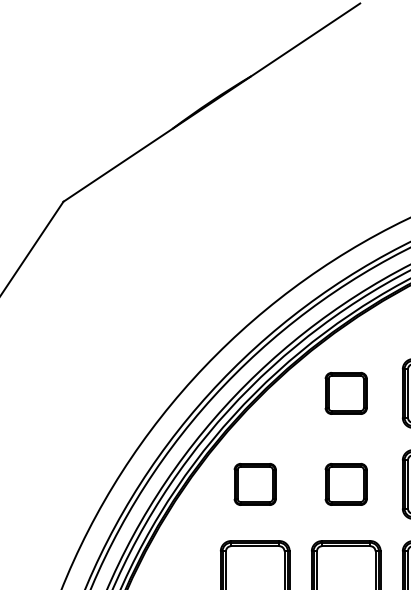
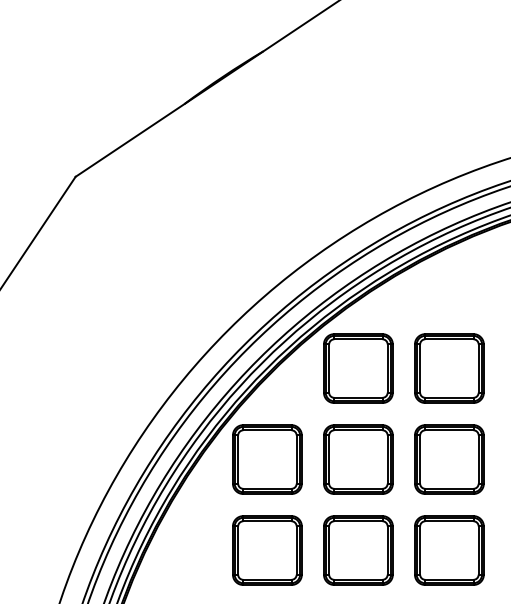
part: (346, 393) -> (358, 368), size x1.67
part: (255, 484) -> (267, 459), size x1.67
part: (346, 484) -> (358, 459), size x1.67

